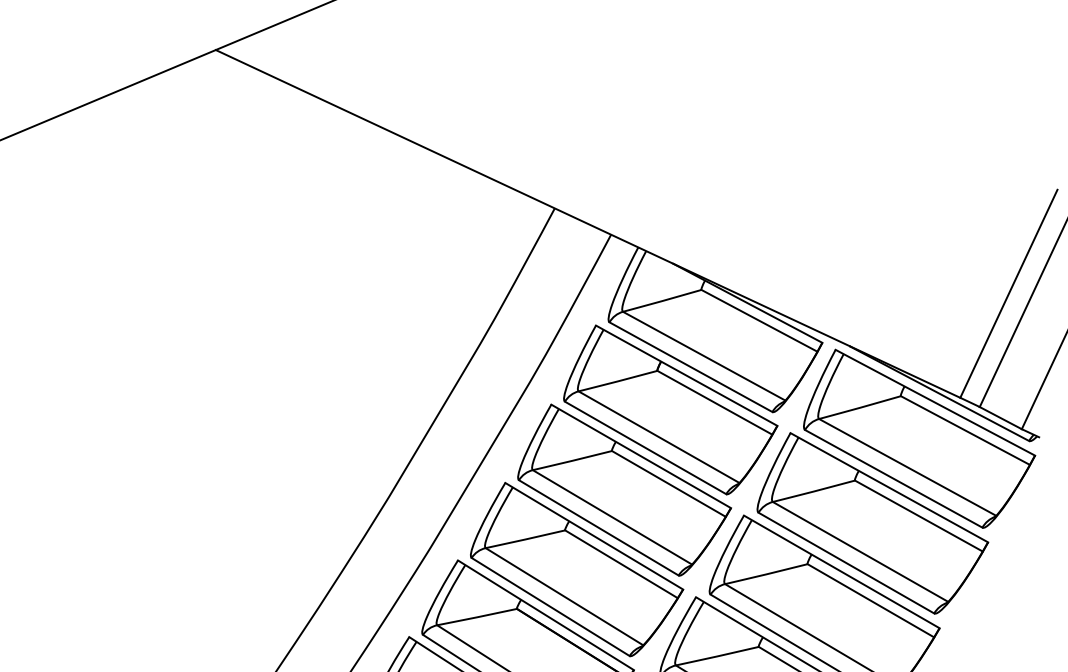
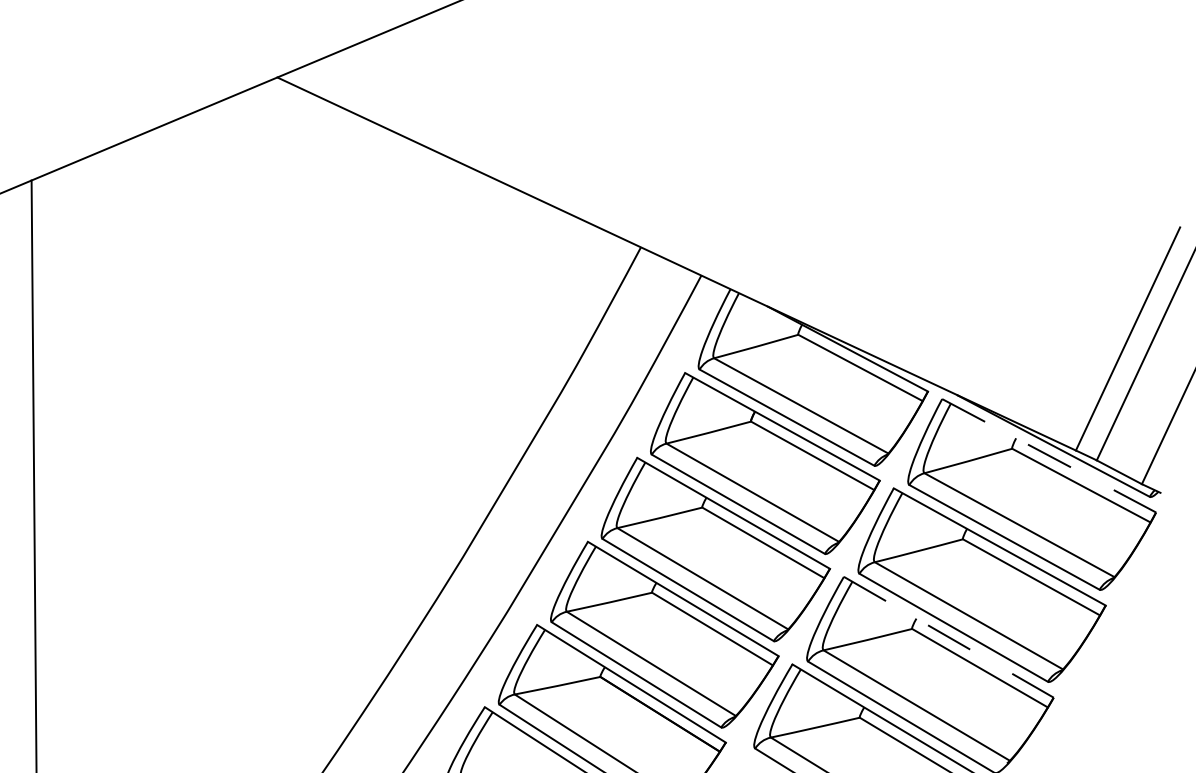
line: (935, 403) -> (1049, 456), solid -> dashed
line: (842, 572) -> (949, 637), solid -> dashed

